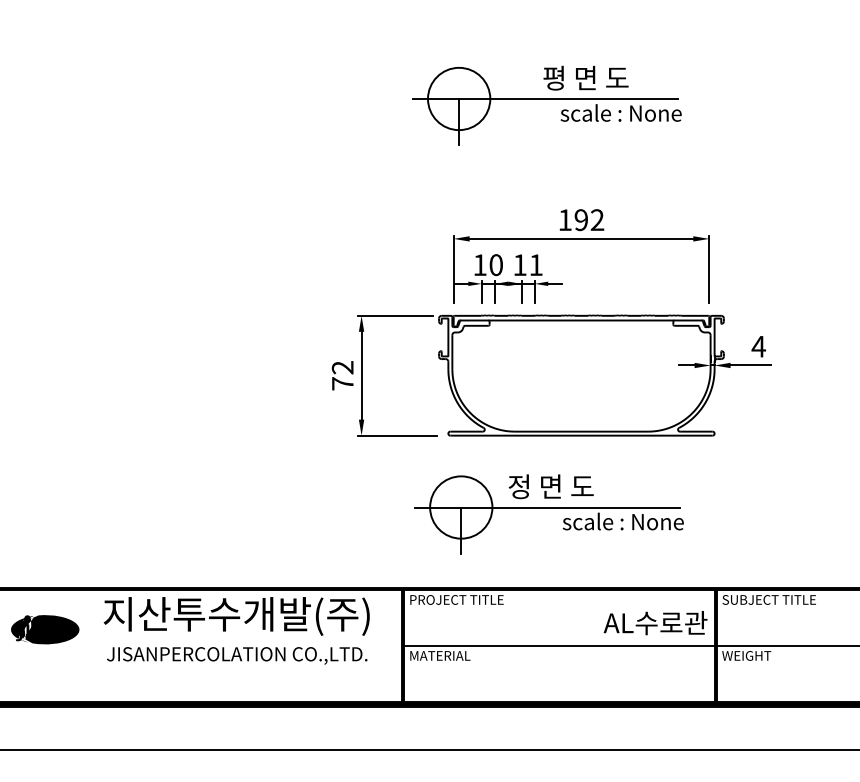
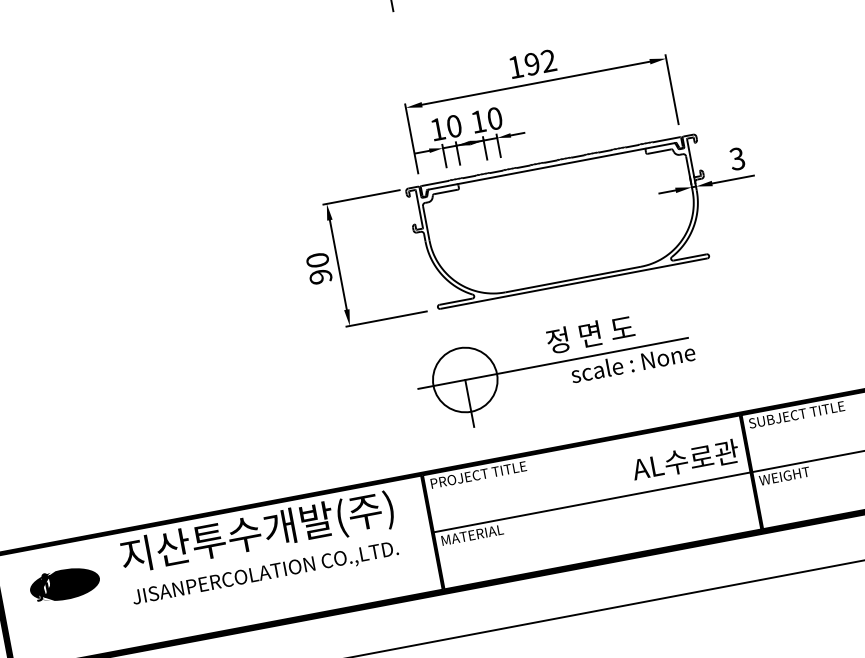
text: (535, 265) -> (494, 119), 11 -> 10
text: (758, 346) -> (737, 158), 4 -> 3
text: (342, 375) -> (318, 268), 72 -> 90
text: (550, 486) -> (589, 334), moved

